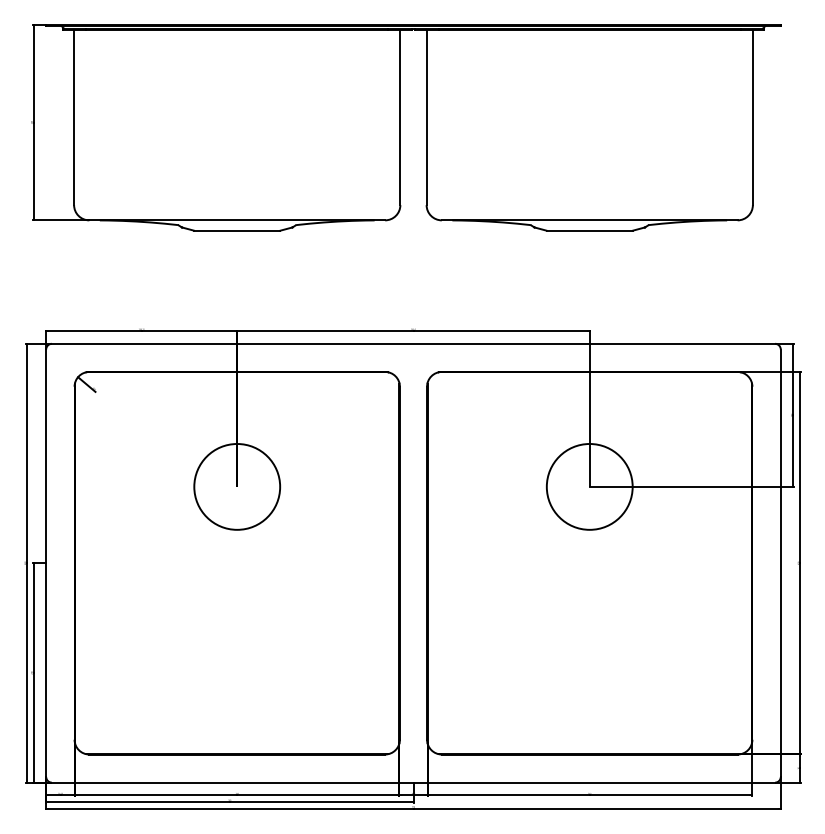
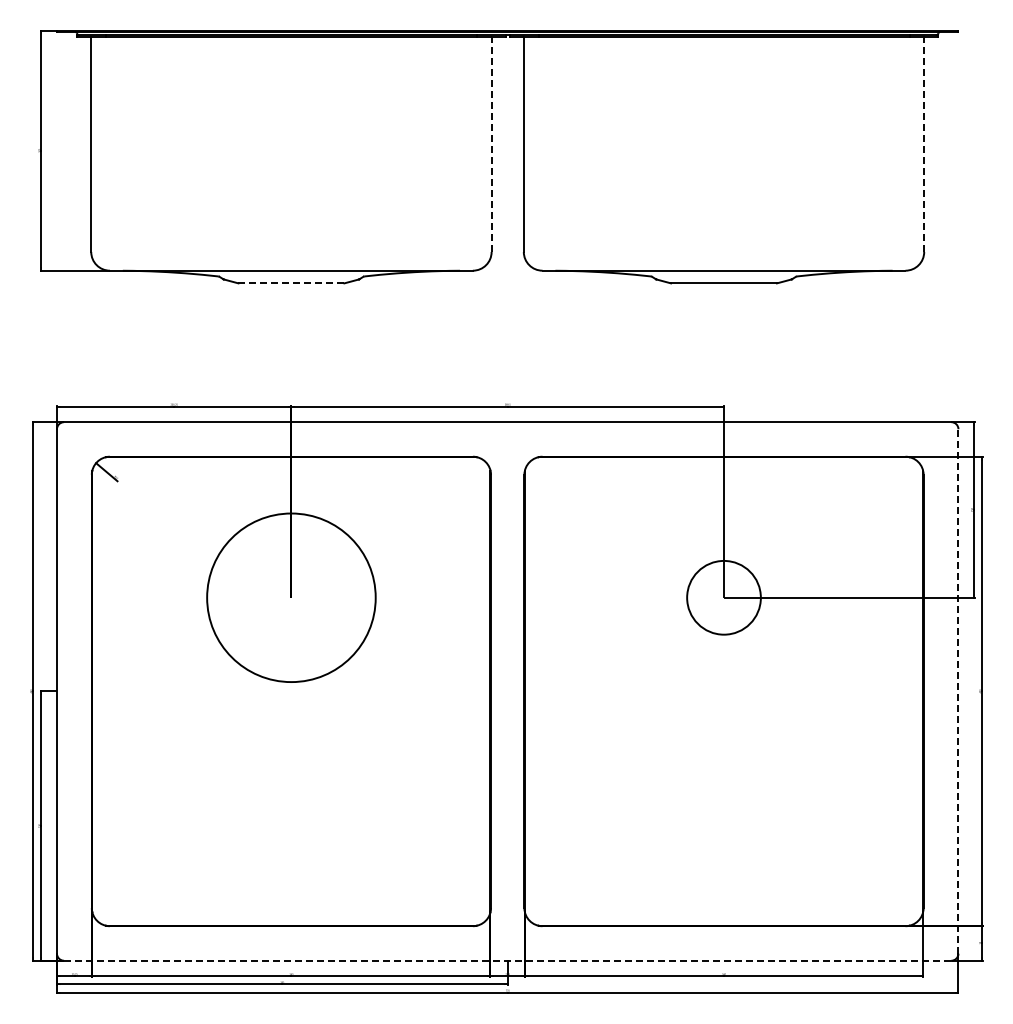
line: (400, 117) -> (491, 144), solid -> dashed
line: (753, 117) -> (924, 144), solid -> dashed
line: (237, 230) -> (291, 283), solid -> dashed
circle: (237, 486) -> (291, 597), size x1.6
circle: (589, 486) -> (723, 597), size x0.7
line: (780, 562) -> (958, 690), solid -> dashed
line: (413, 782) -> (507, 960), solid -> dashed

